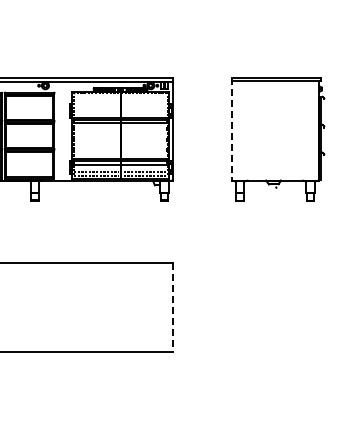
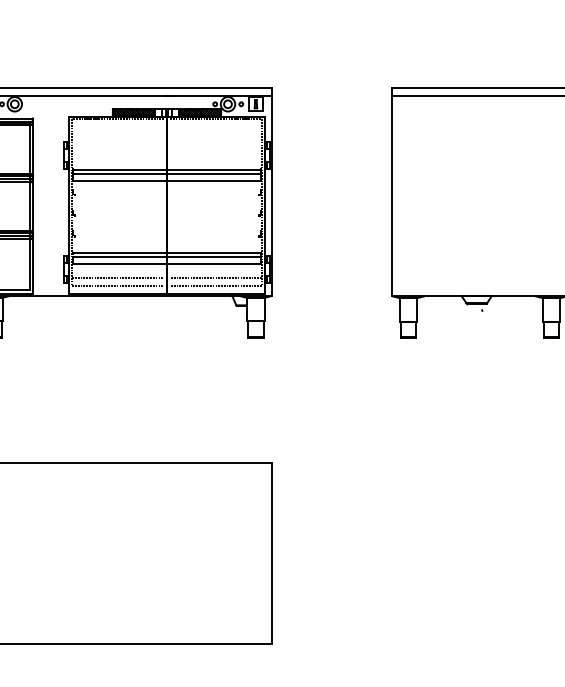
line: (231, 129) -> (391, 192), dashed -> solid
line: (172, 307) -> (272, 553), dashed -> solid

